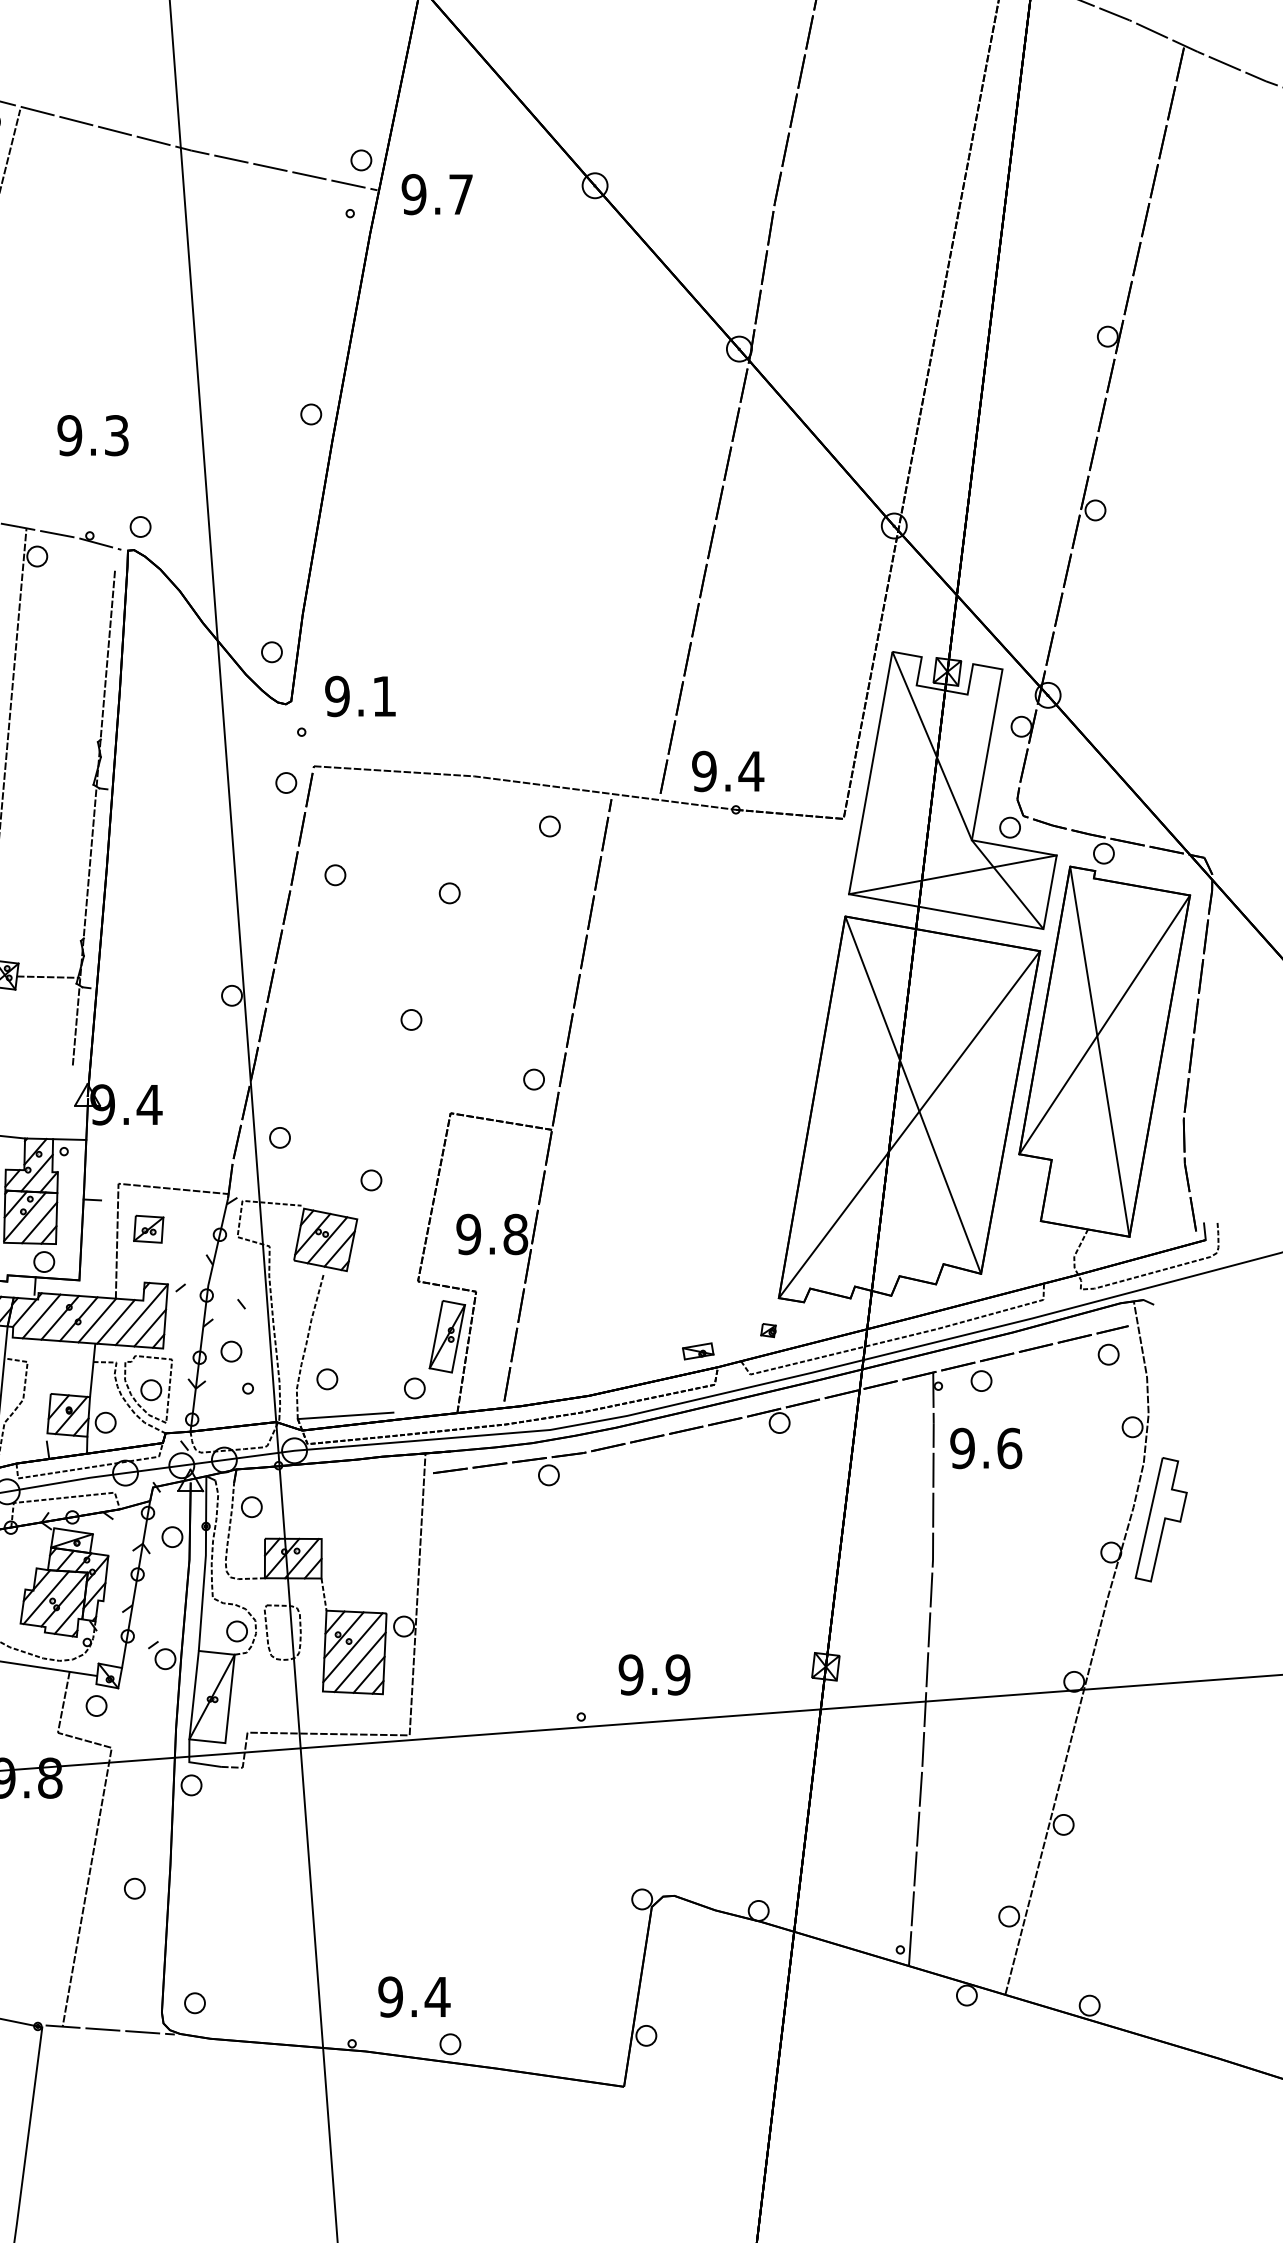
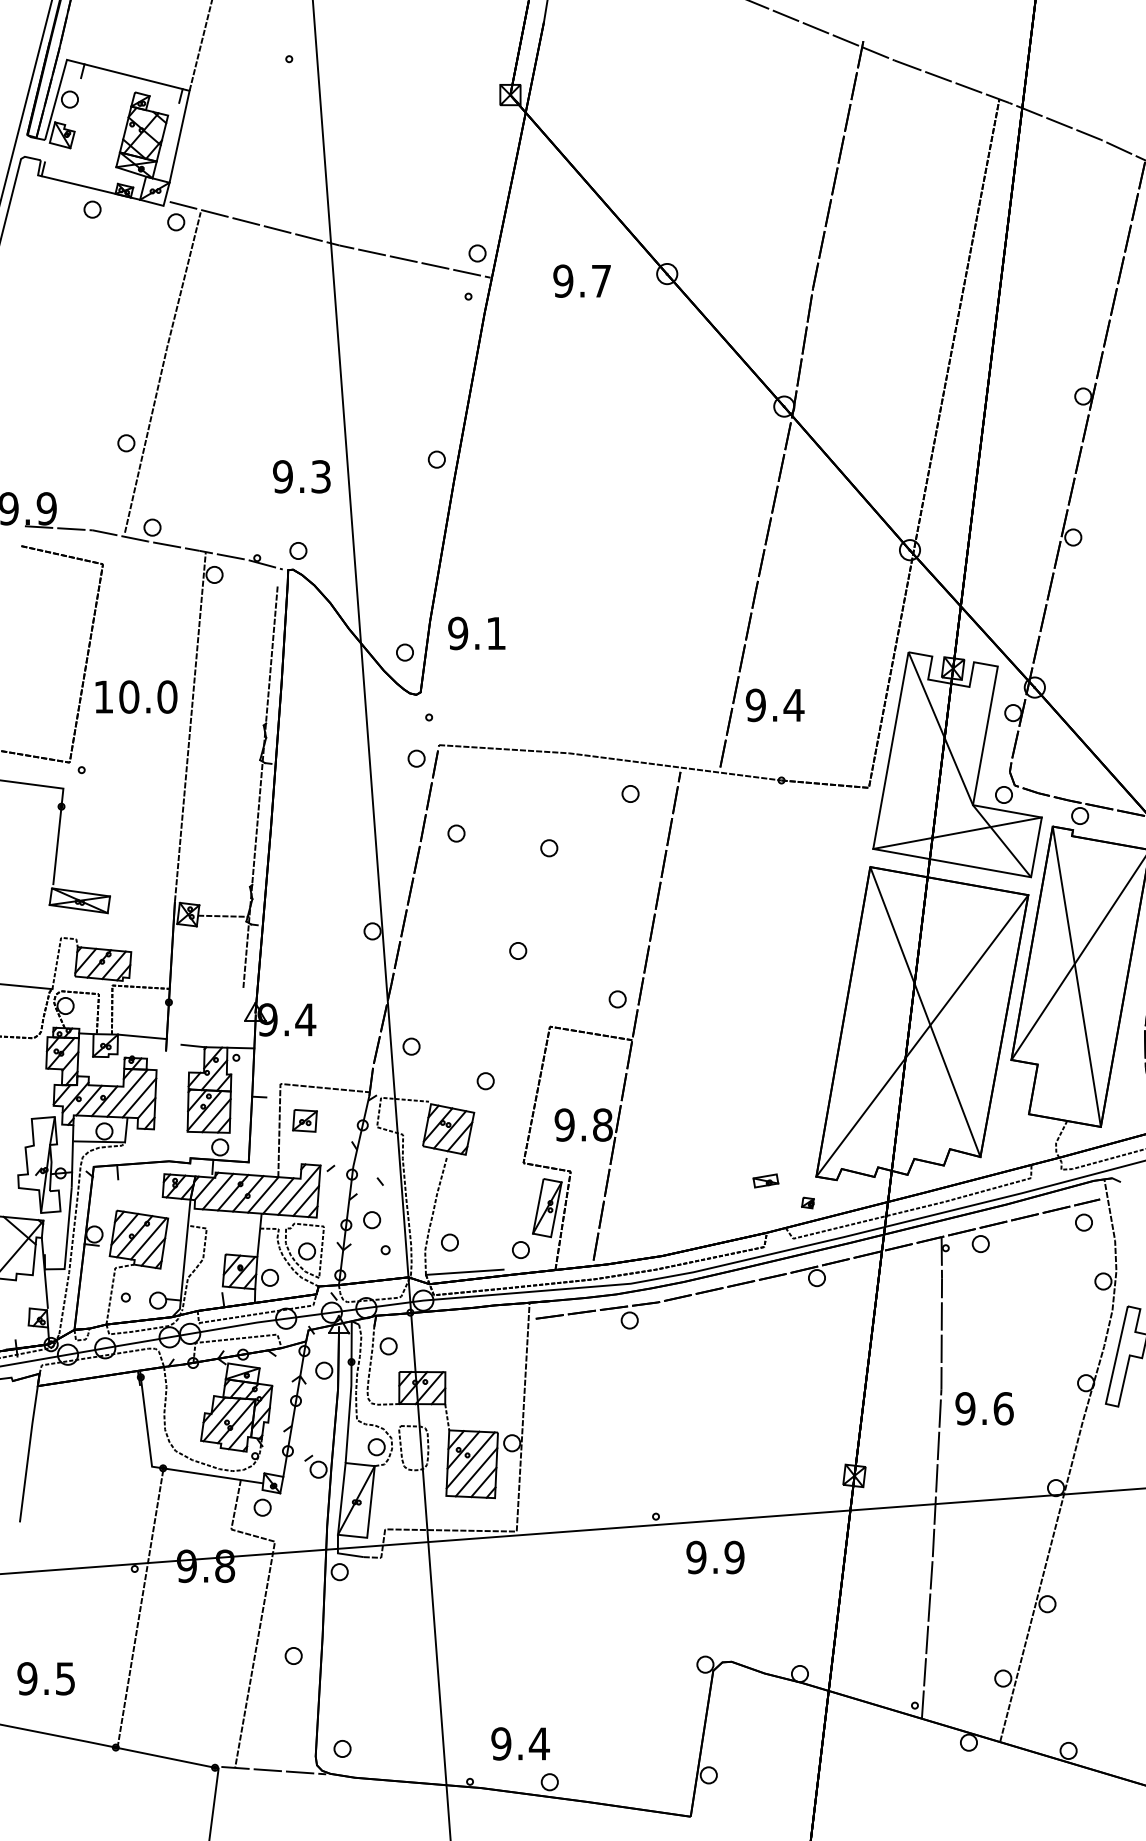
text: (436, 193) -> (581, 280), moved
text: (92, 435) -> (301, 476), moved
text: (360, 696) -> (476, 633), moved
text: (727, 771) -> (774, 705), moved
part: (697, 1350) -> (765, 1180), moved
text: (986, 1448) -> (984, 1408), moved
text: (654, 1674) -> (715, 1557), moved

